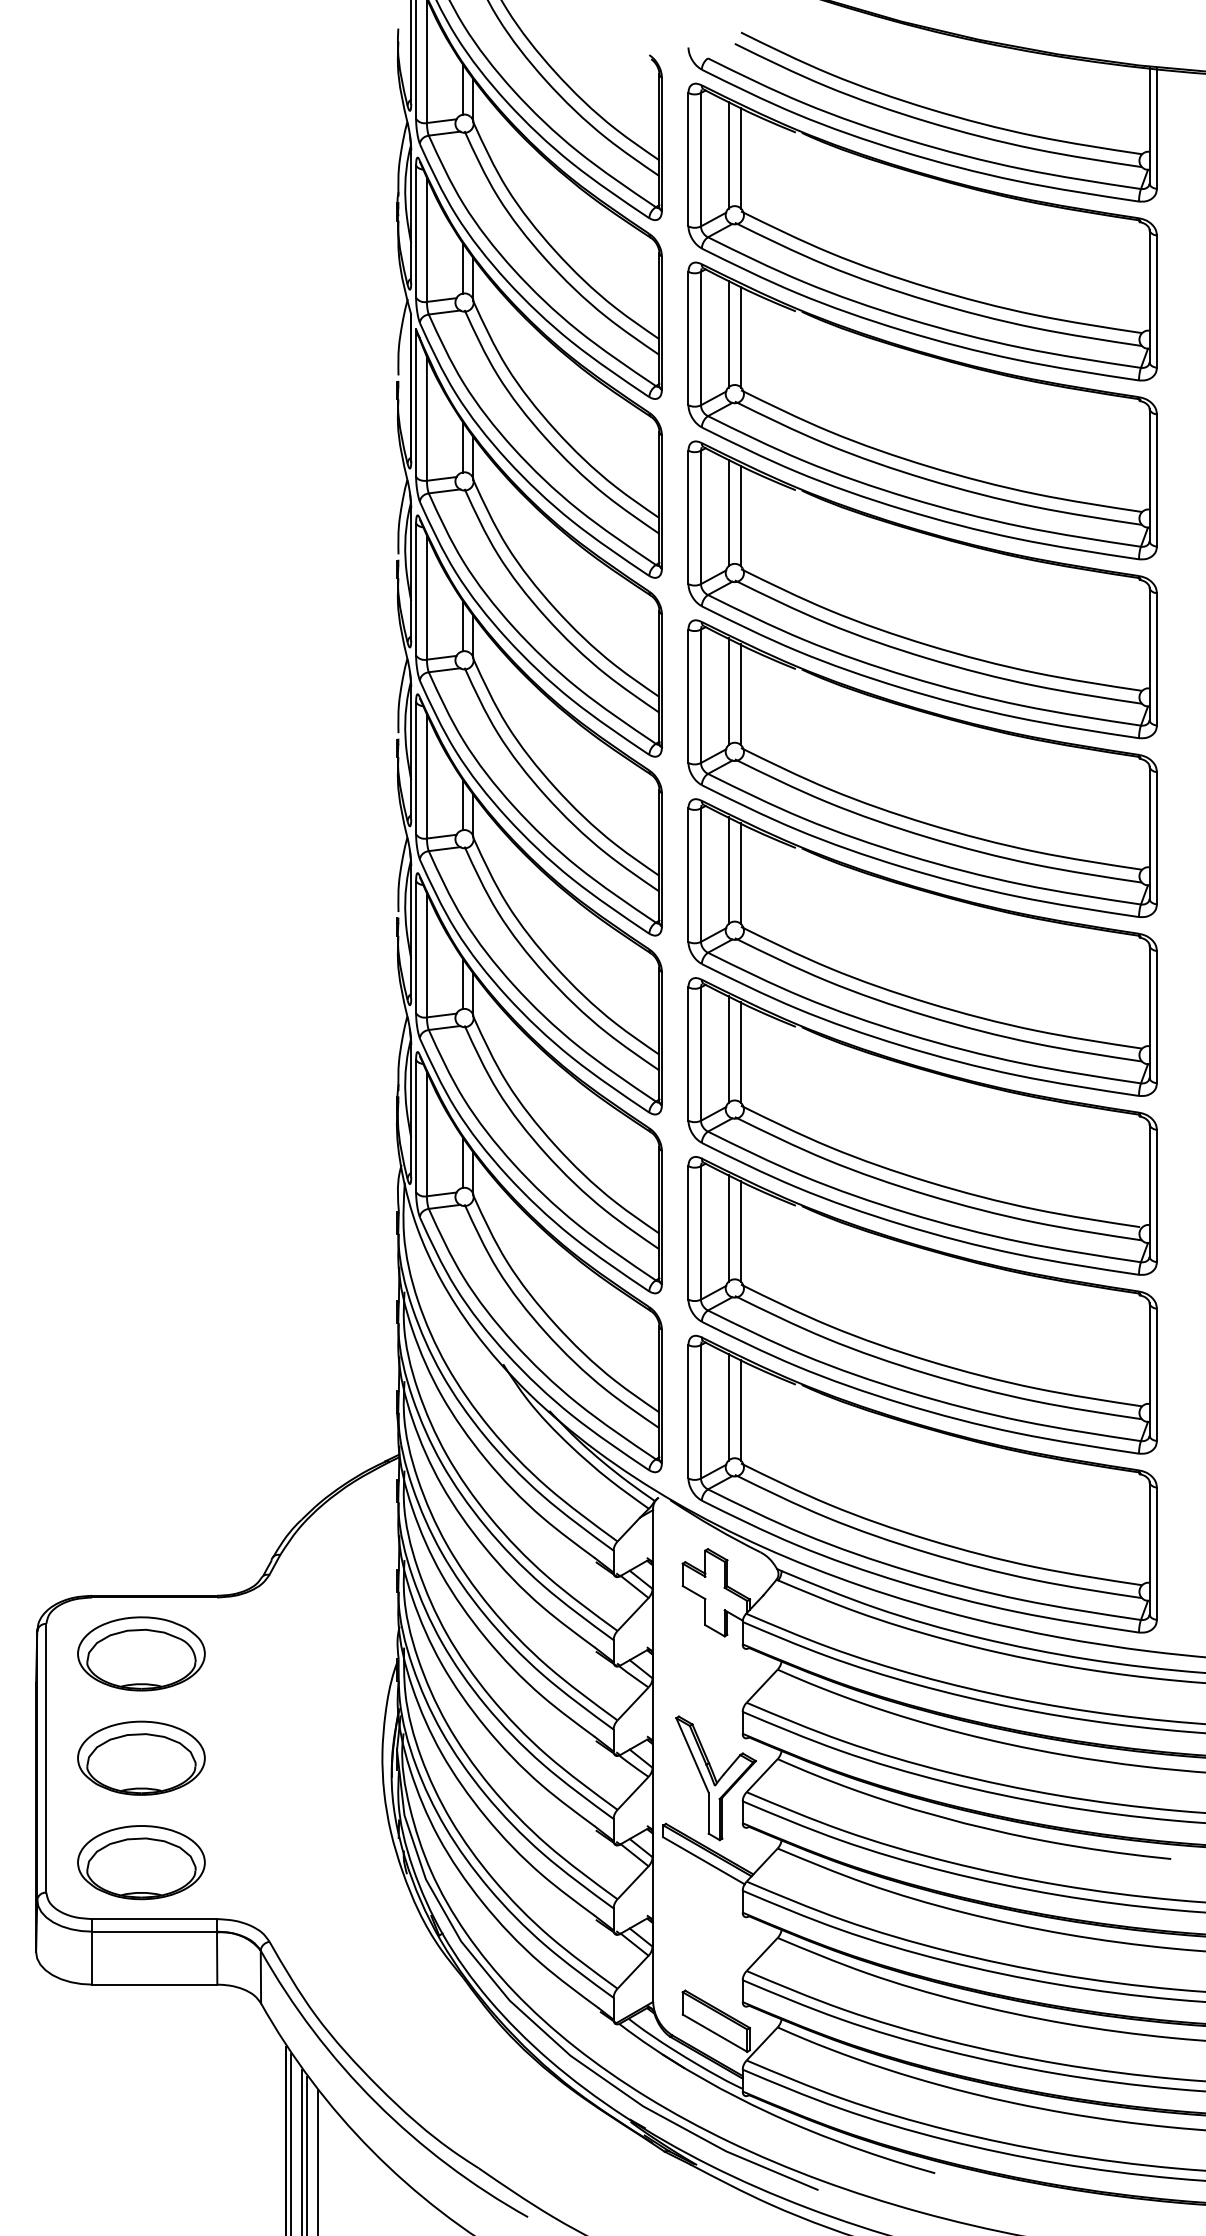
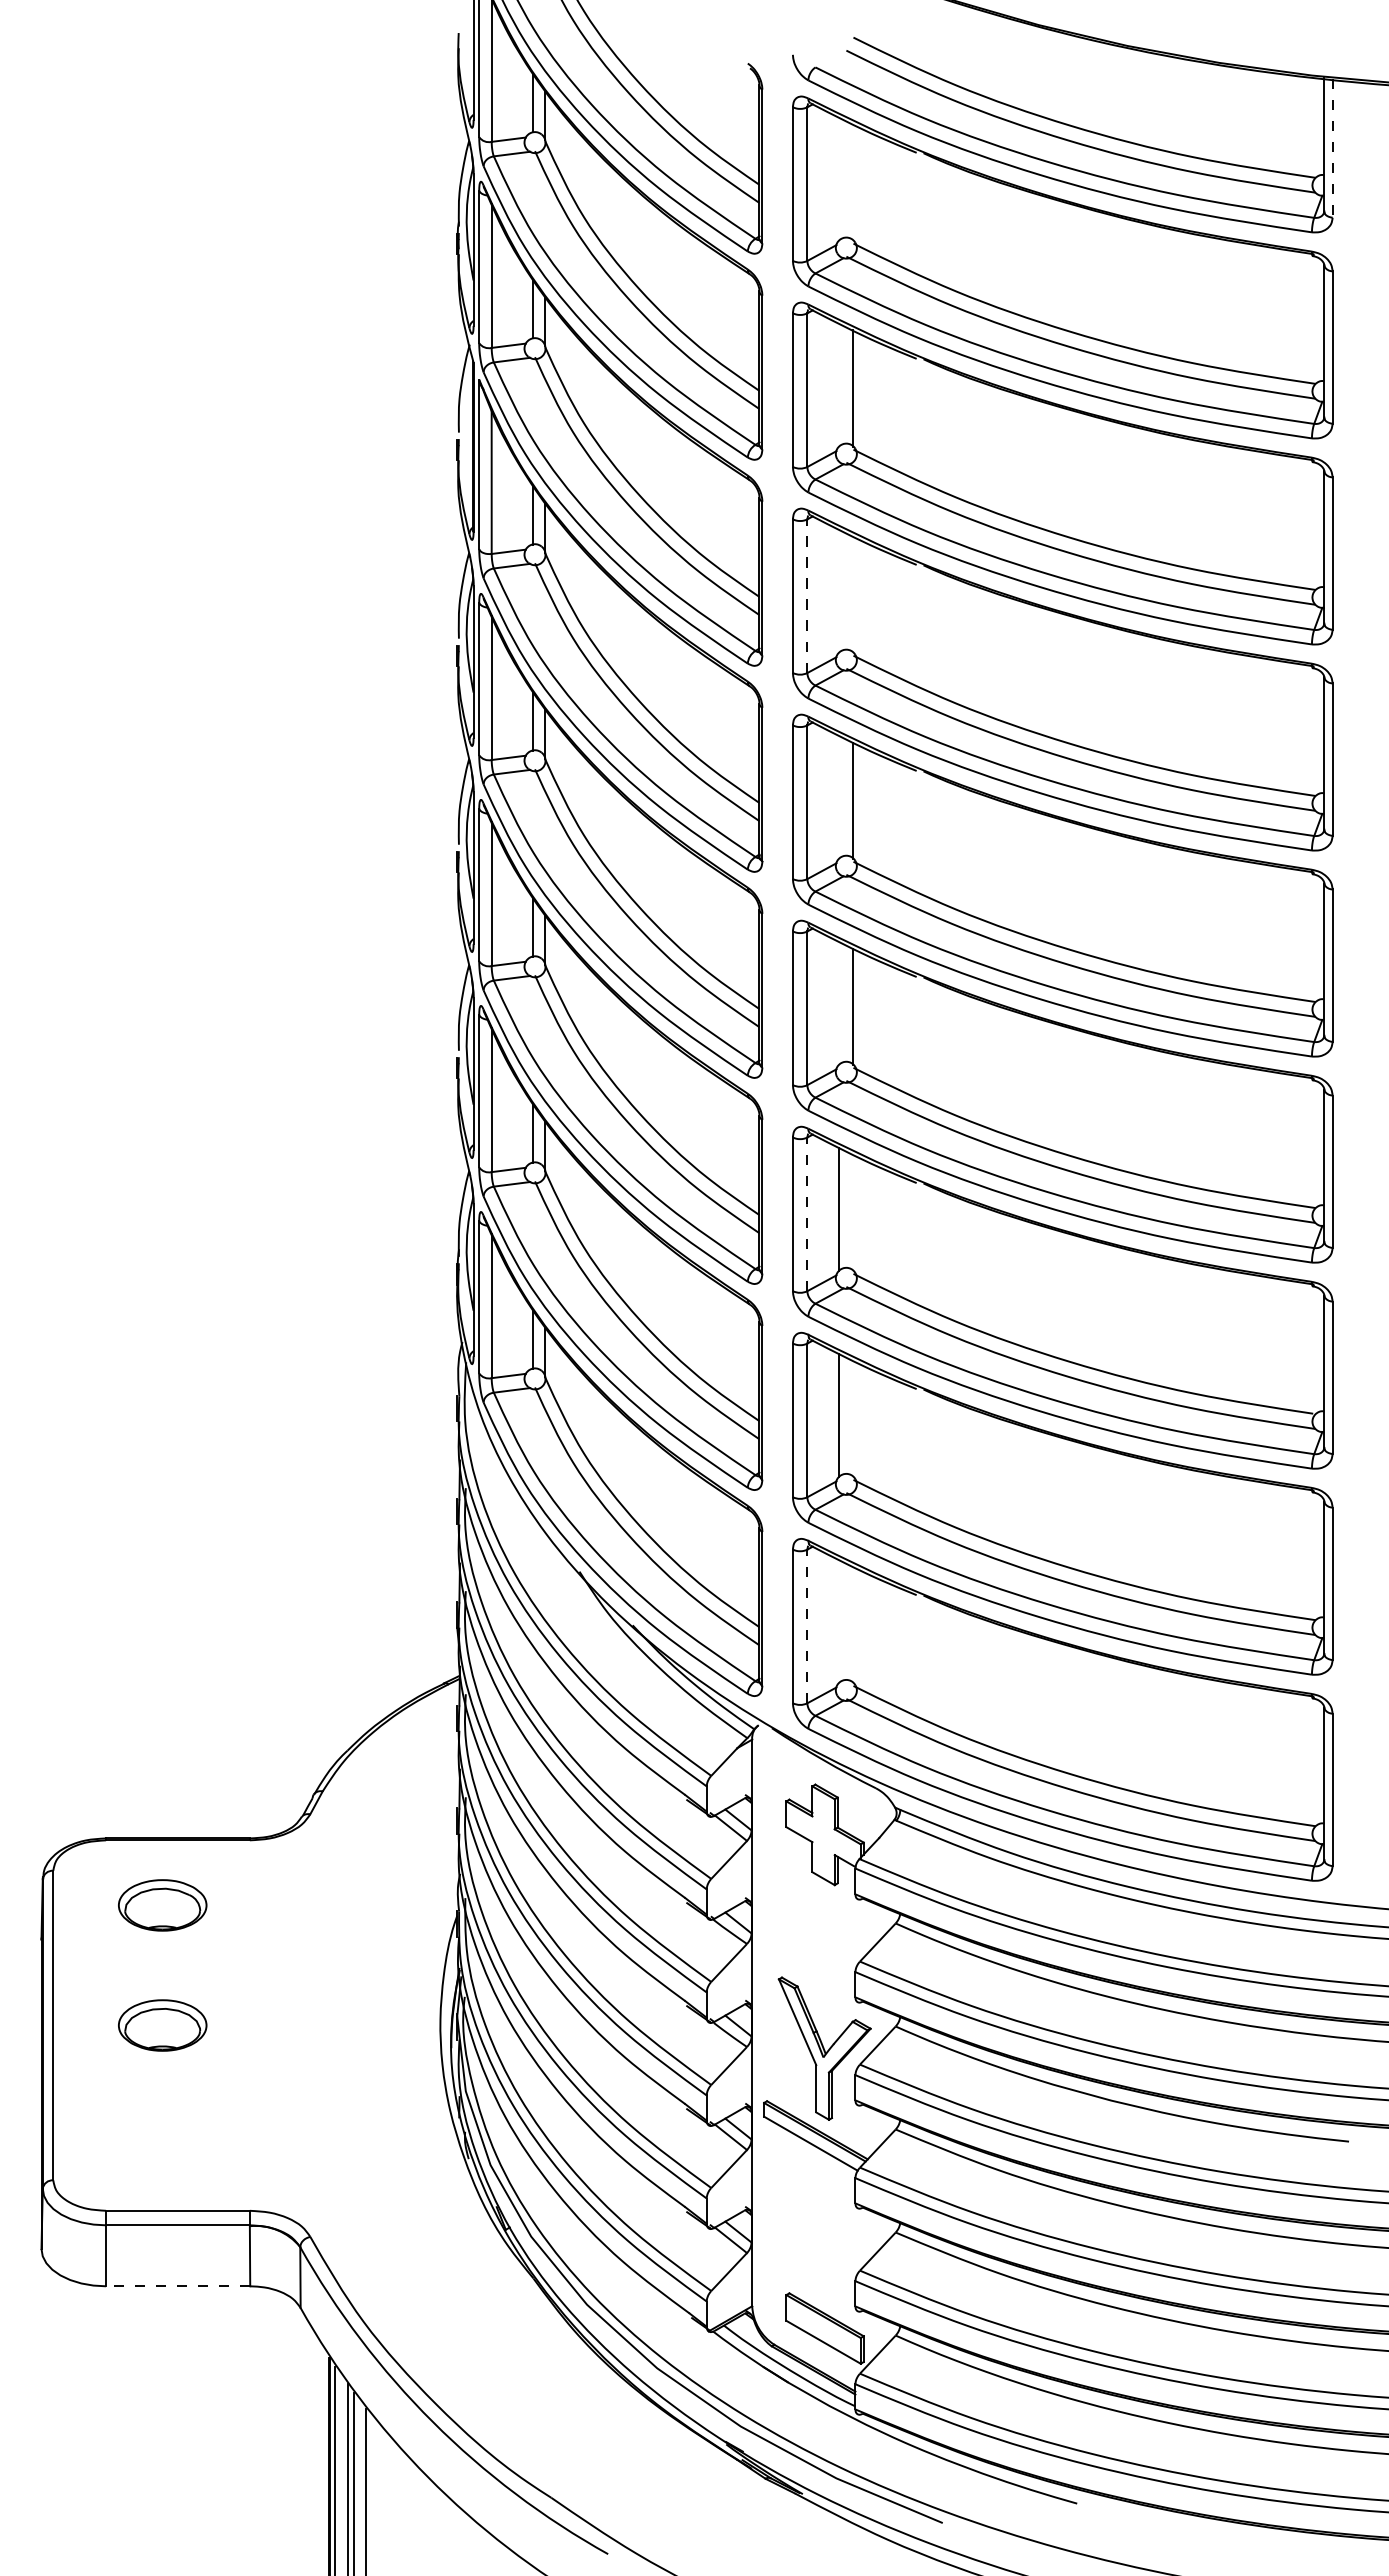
line: (1156, 128) -> (1332, 148), solid -> dashed
line: (728, 154) -> (839, 178), removed
line: (741, 158) -> (853, 182), removed
line: (728, 333) -> (839, 384), removed
line: (728, 512) -> (839, 590), removed
line: (741, 515) -> (853, 594), removed
line: (701, 517) -> (807, 596), solid -> dashed
line: (728, 691) -> (839, 796), removed
line: (728, 870) -> (839, 1002), removed
line: (741, 1052) -> (853, 1212), removed
line: (701, 1054) -> (807, 1214), solid -> dashed
line: (741, 1231) -> (853, 1418), removed
line: (728, 1406) -> (839, 1620), removed
line: (741, 1410) -> (853, 1624), removed
line: (701, 1411) -> (807, 1626), solid -> dashed
part: (141, 1654) -> (162, 1905), size x0.6
part: (141, 1758) -> (162, 2025), size x0.6
part: (141, 1862) -> (162, 2145), removed
line: (154, 1984) -> (177, 2286), solid -> dashed

